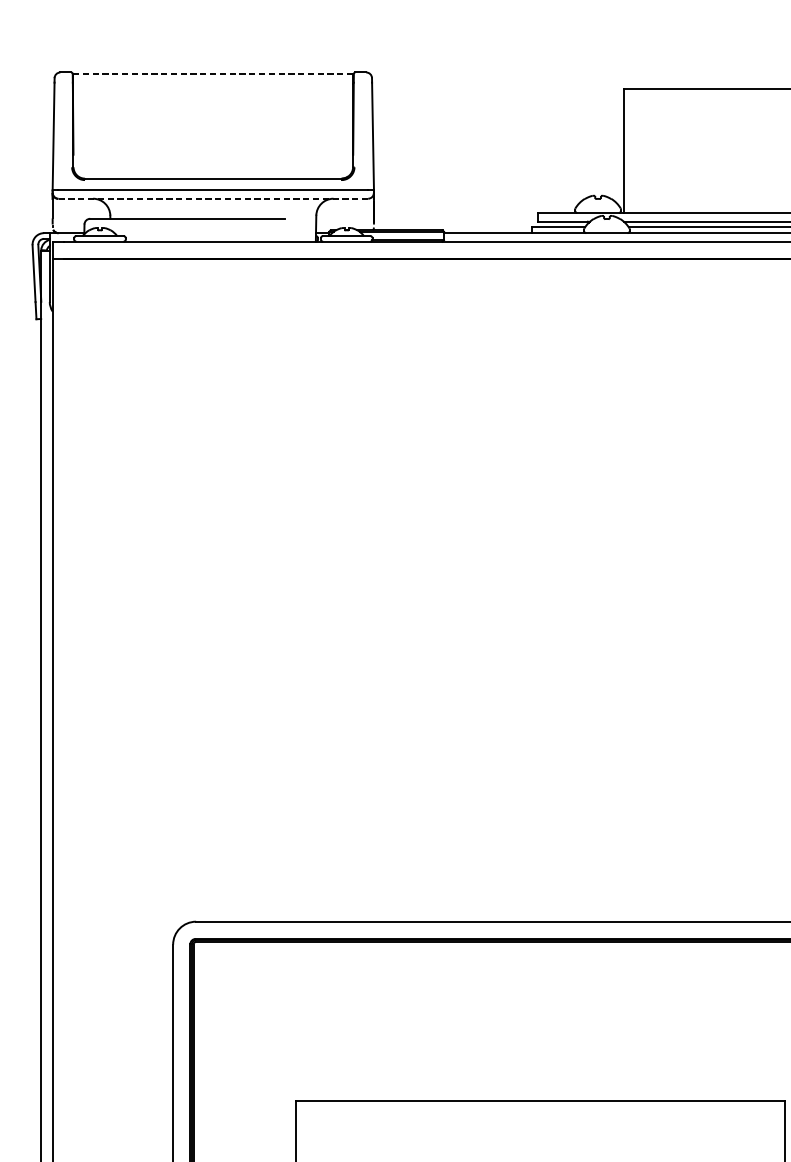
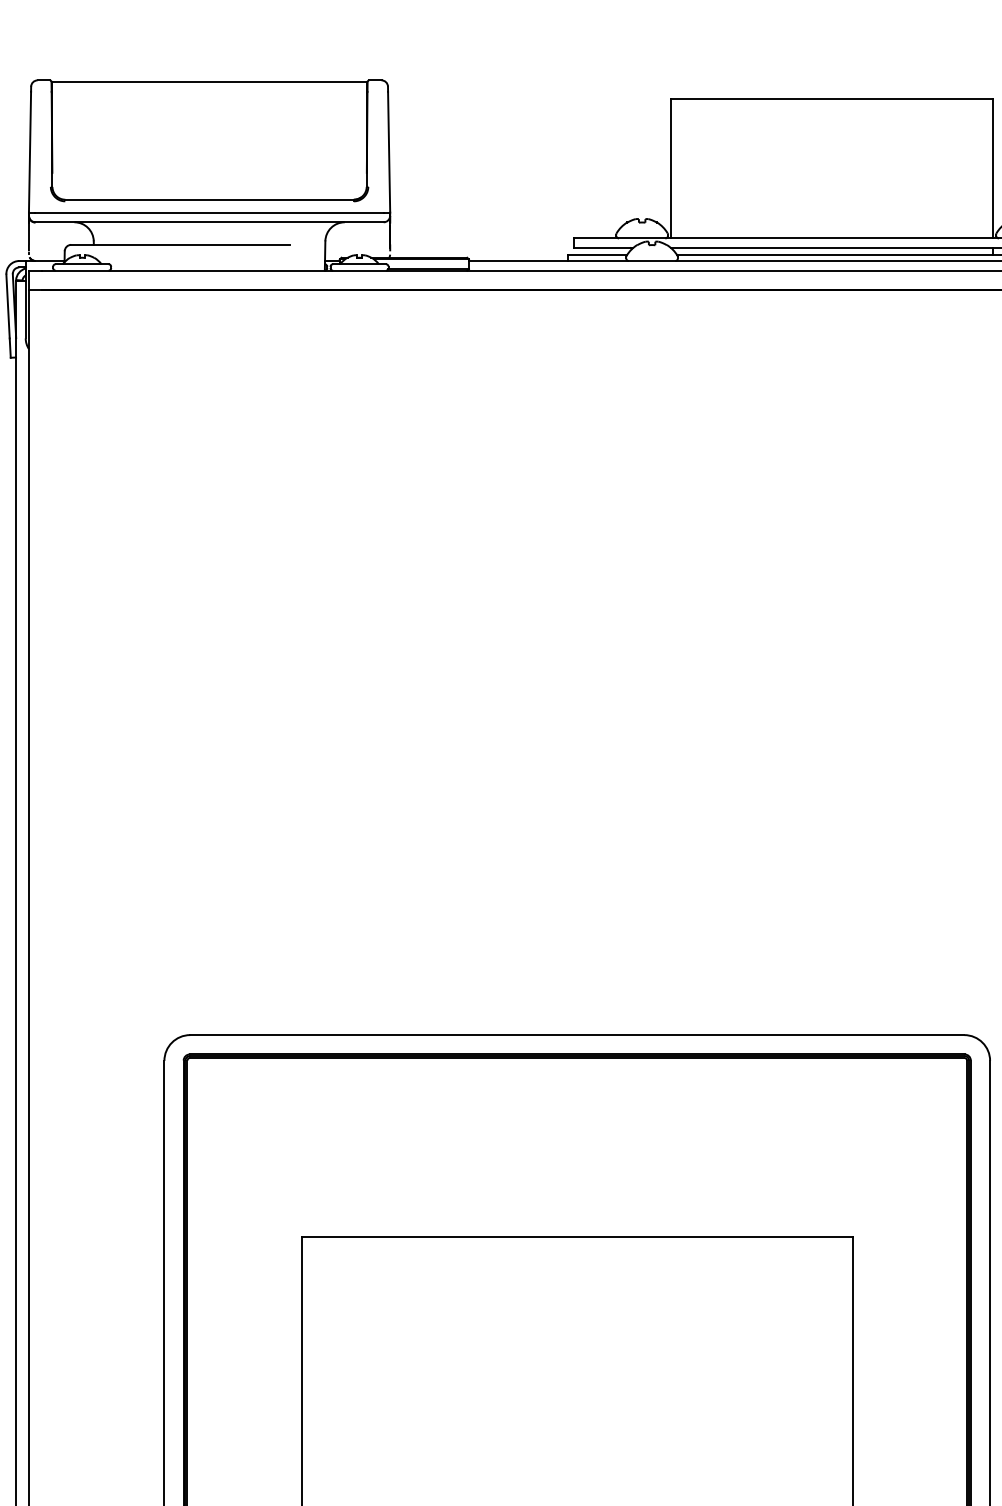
line: (213, 73) -> (209, 81), dashed -> solid
line: (213, 198) -> (209, 222), dashed -> solid

